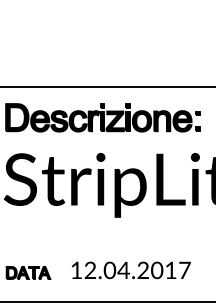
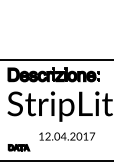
text: (129, 270) -> (66, 136), moved

